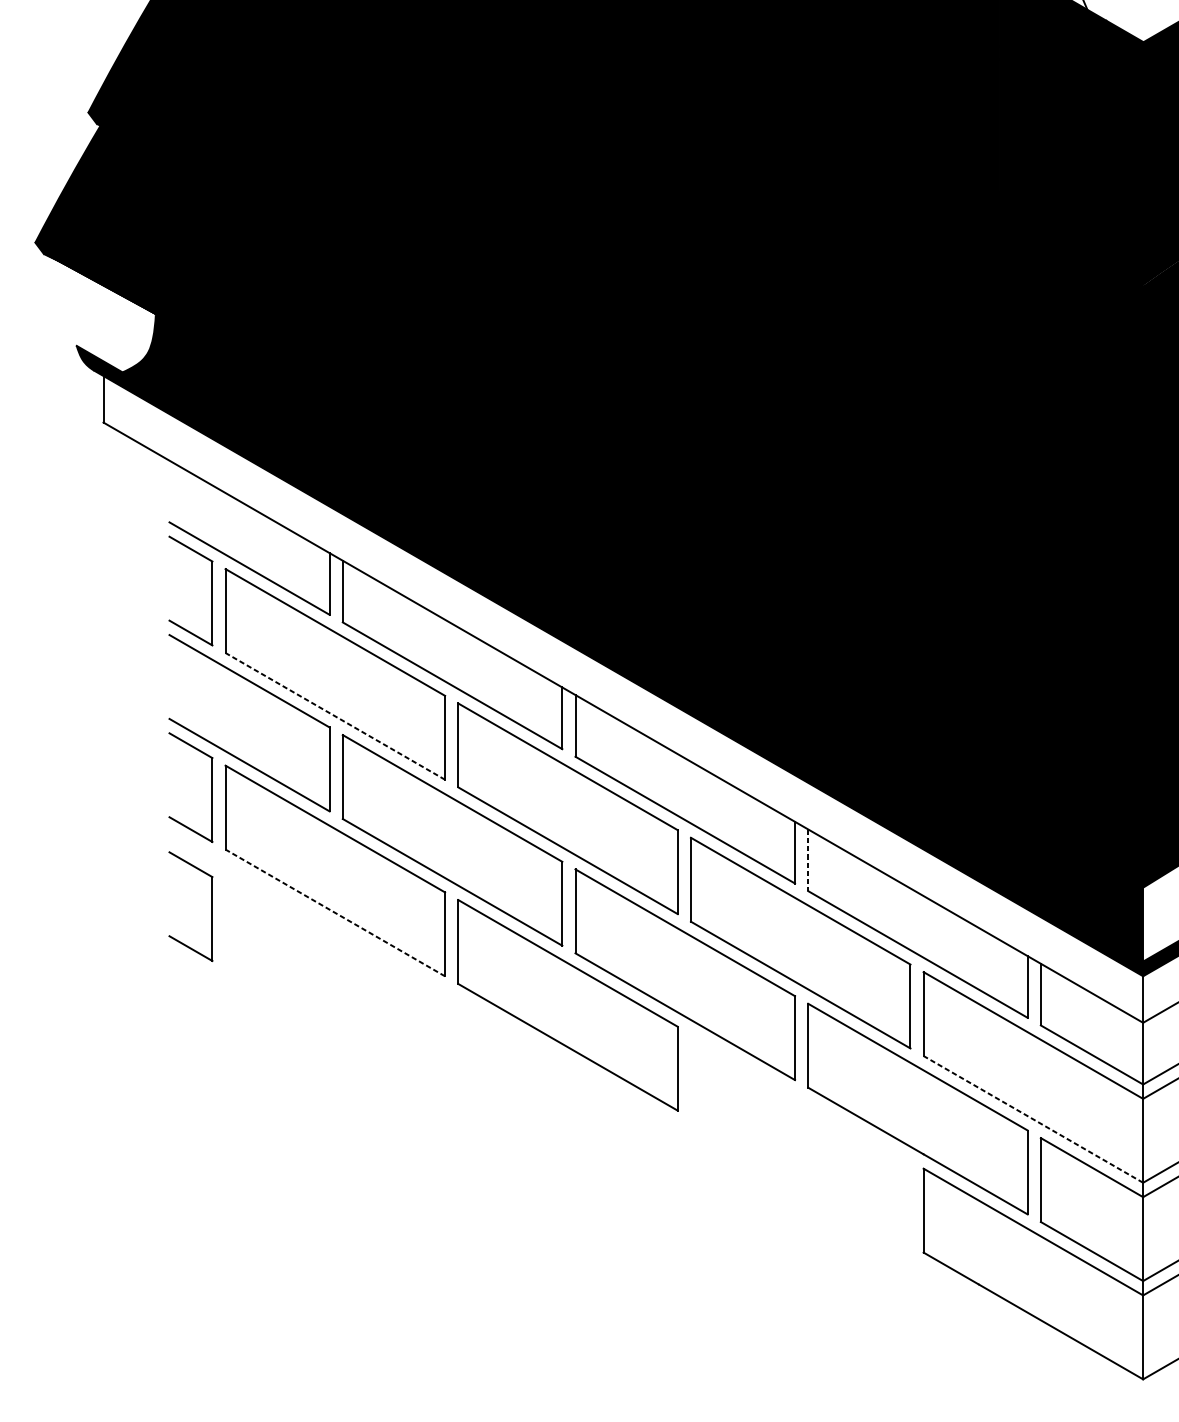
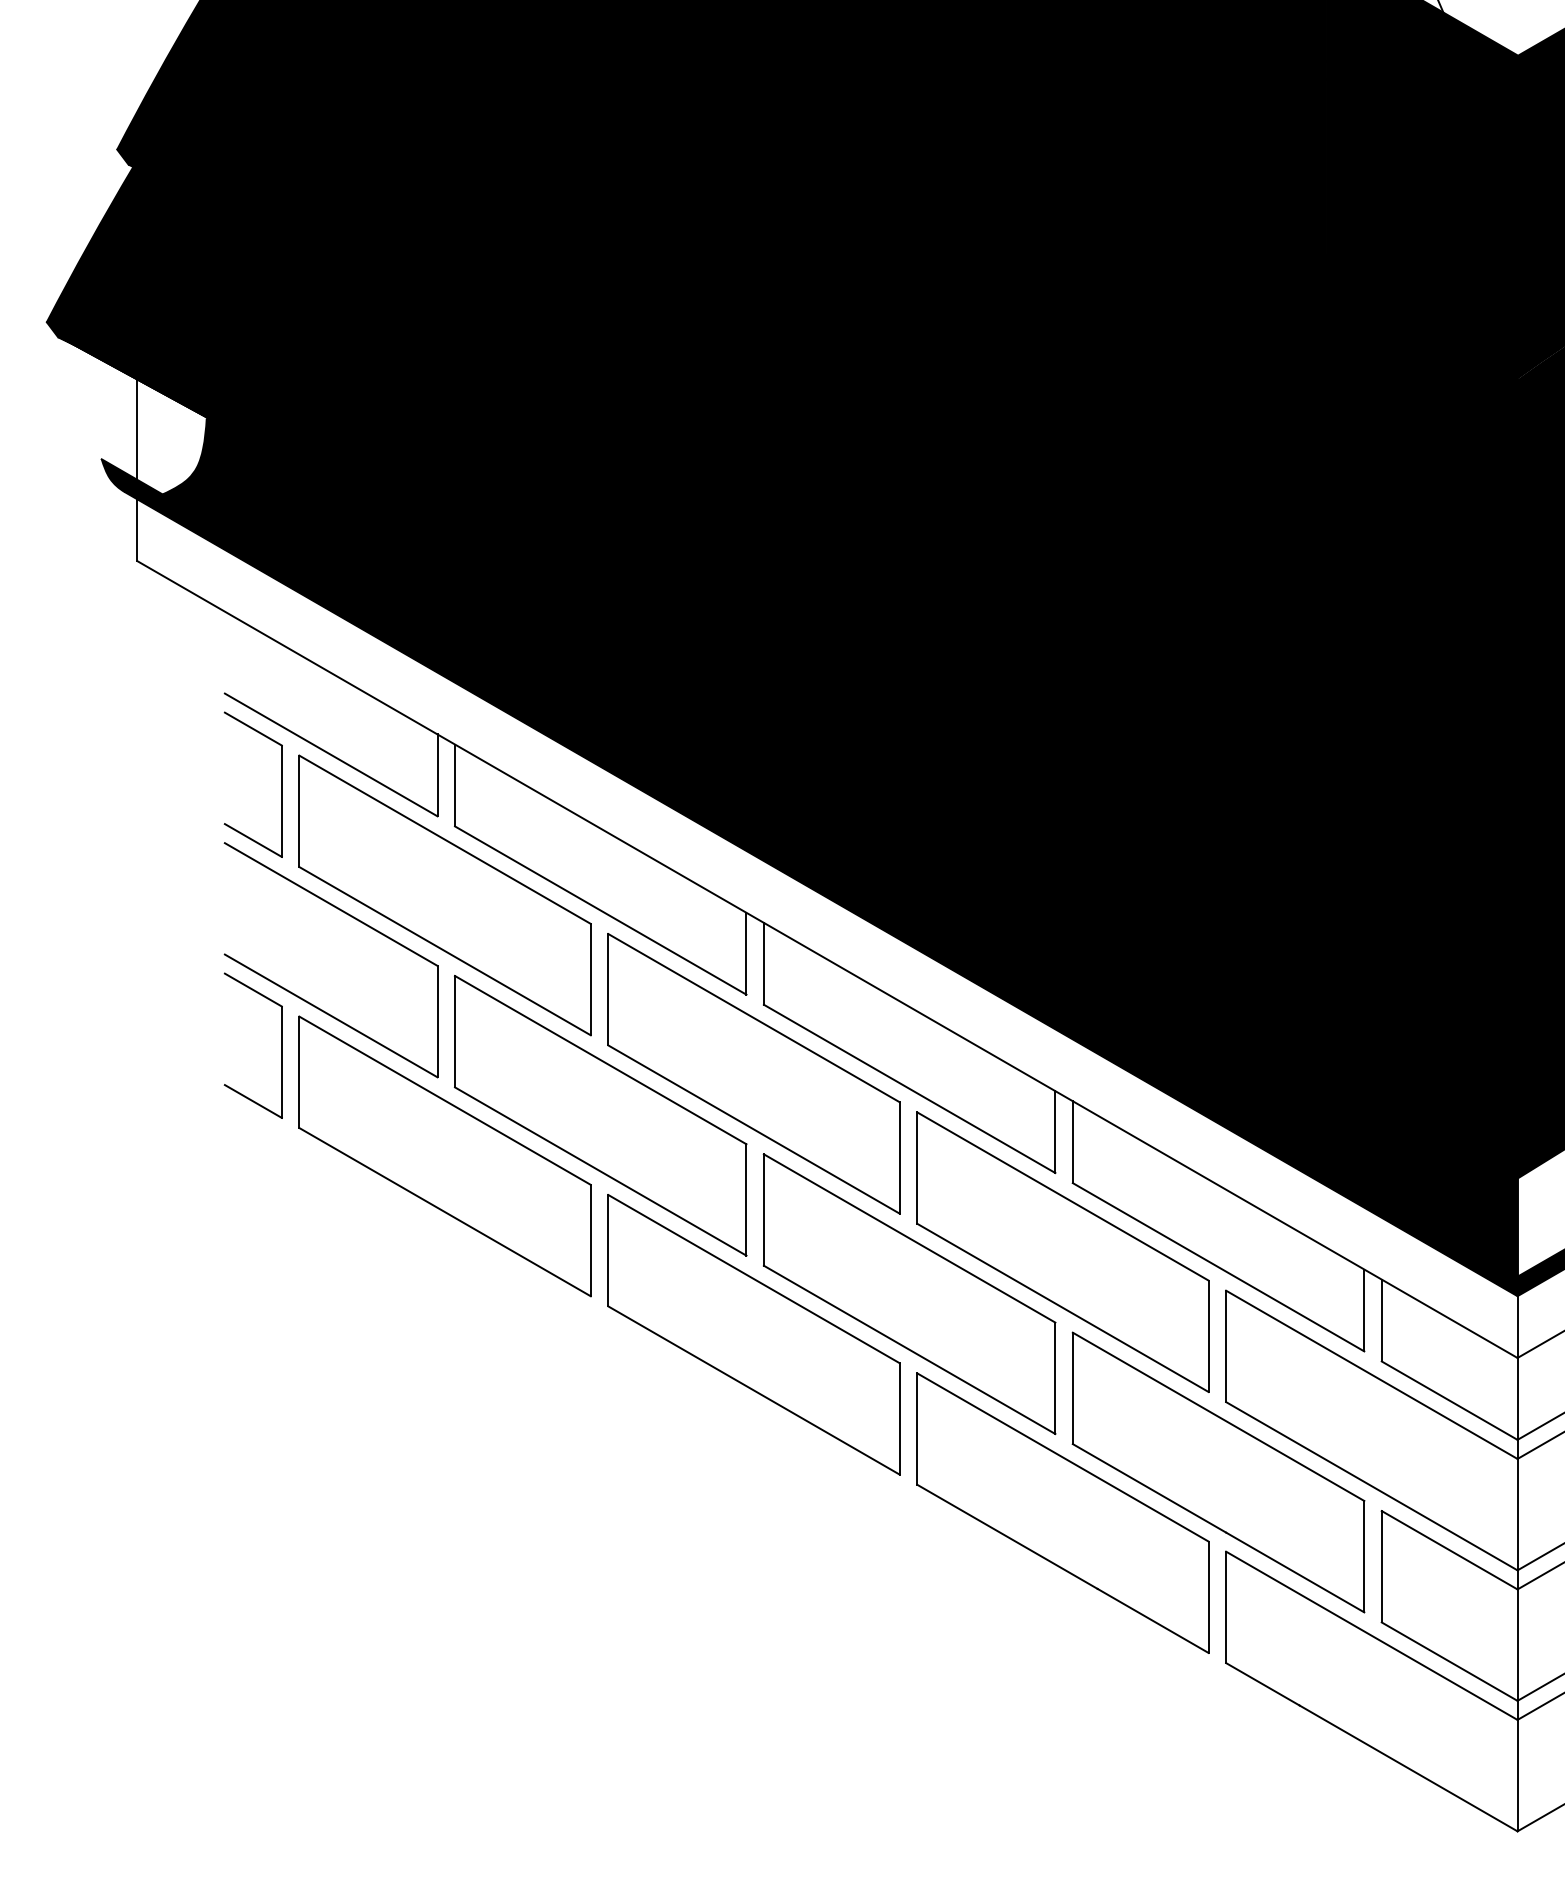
line: (103, 322) -> (137, 428), added
line: (334, 715) -> (444, 950), dashed -> solid
line: (807, 860) -> (1072, 1142), dashed -> solid
part: (212, 906) -> (281, 1203), removed
line: (334, 912) -> (444, 1211), dashed -> solid
line: (1033, 1118) -> (1371, 1485), dashed -> solid
part: (800, 1139) -> (1062, 1512), added

